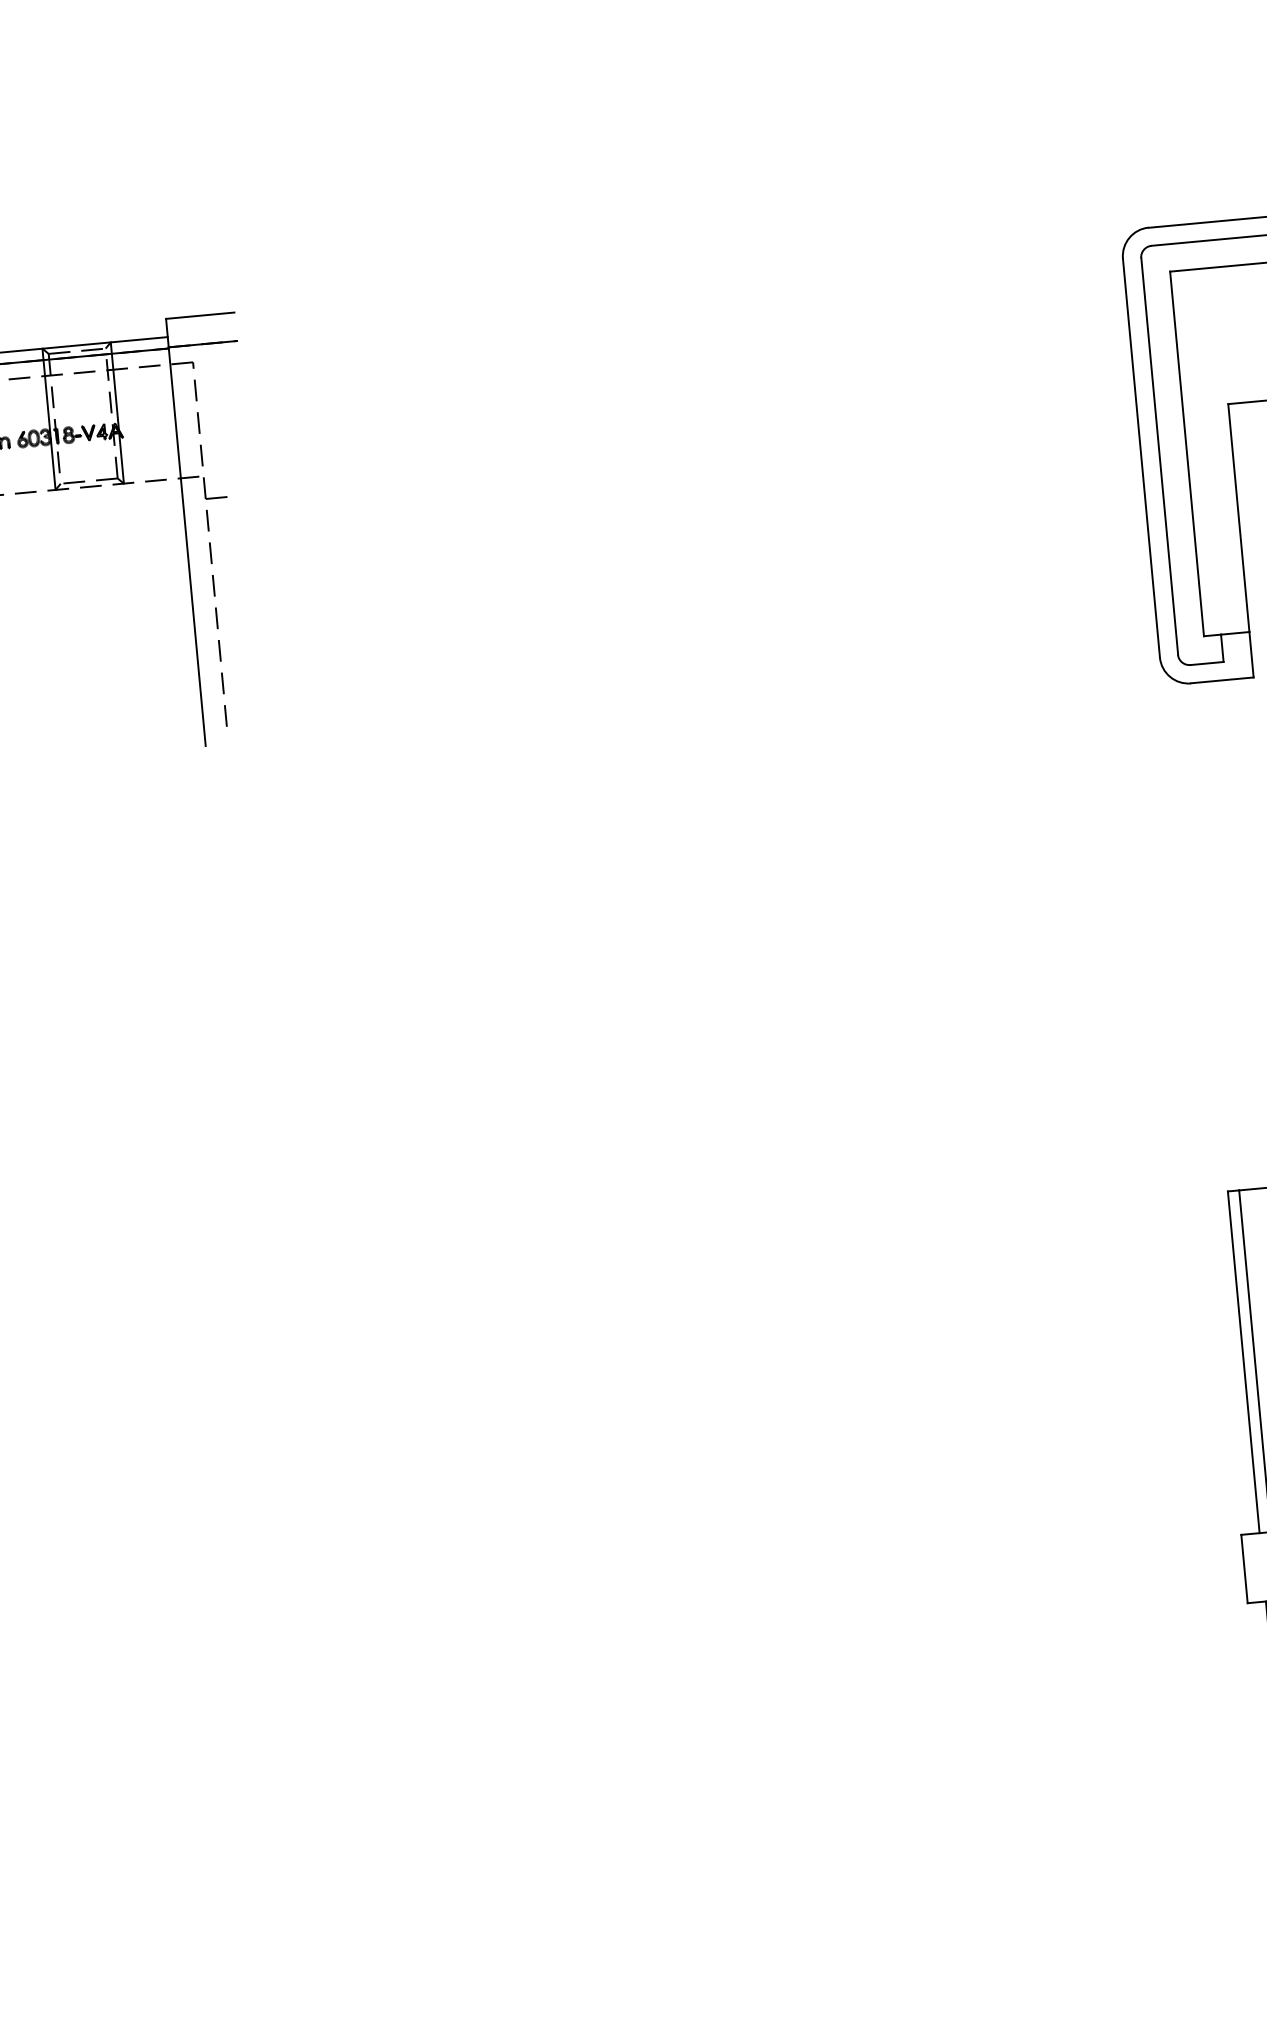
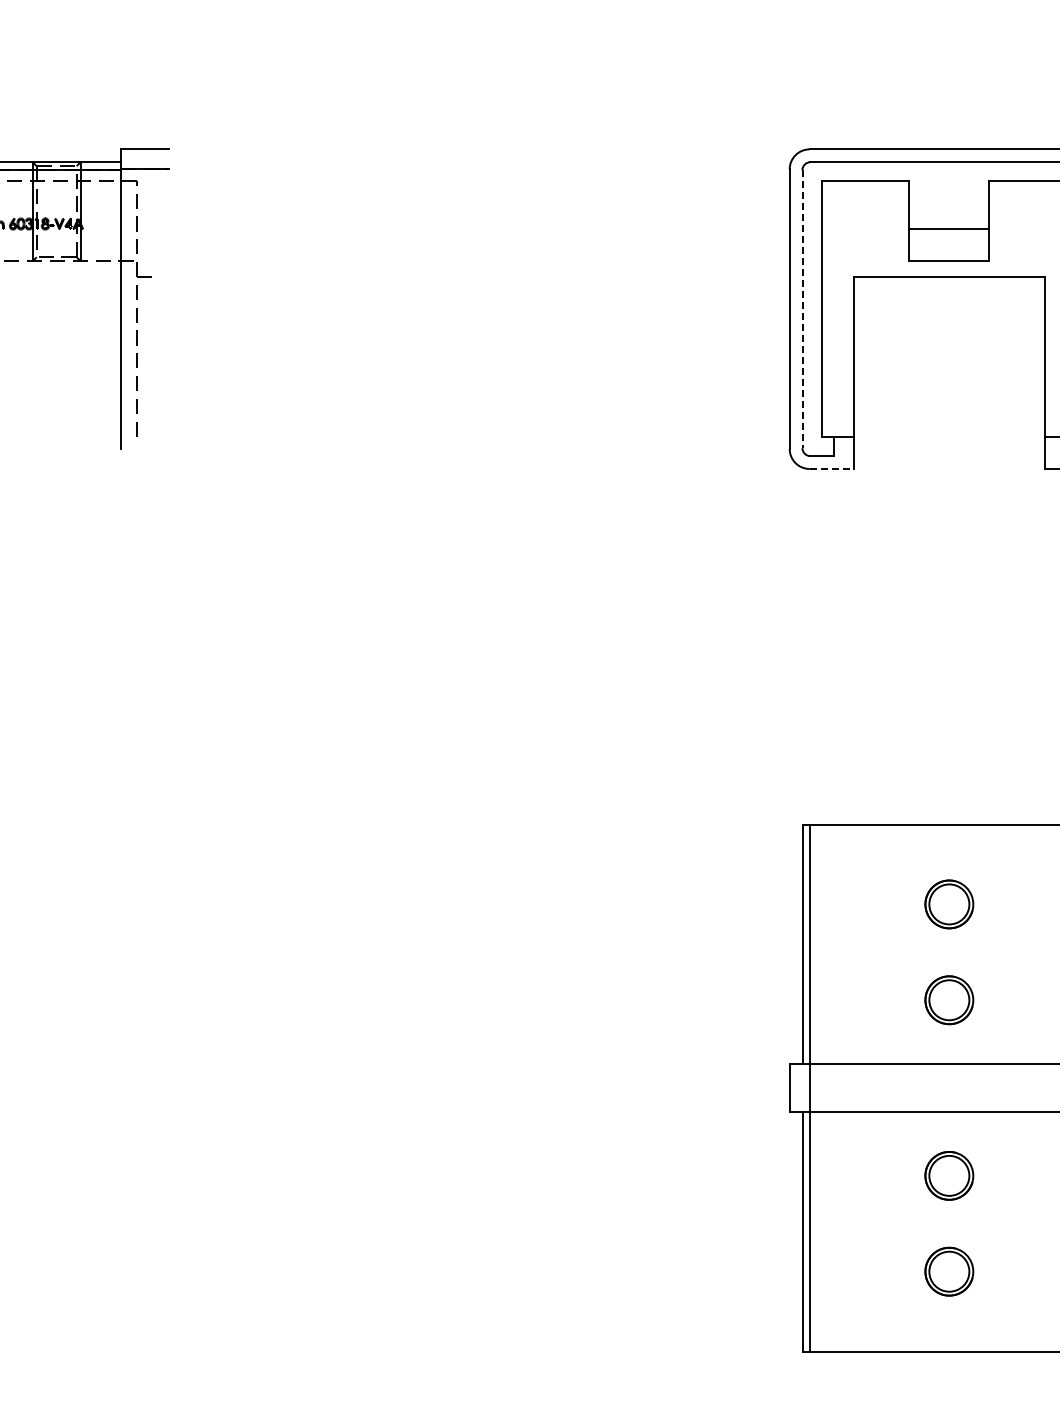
line: (1159, 456) -> (802, 309), solid -> dashed
line: (1222, 679) -> (831, 468), solid -> dashed

